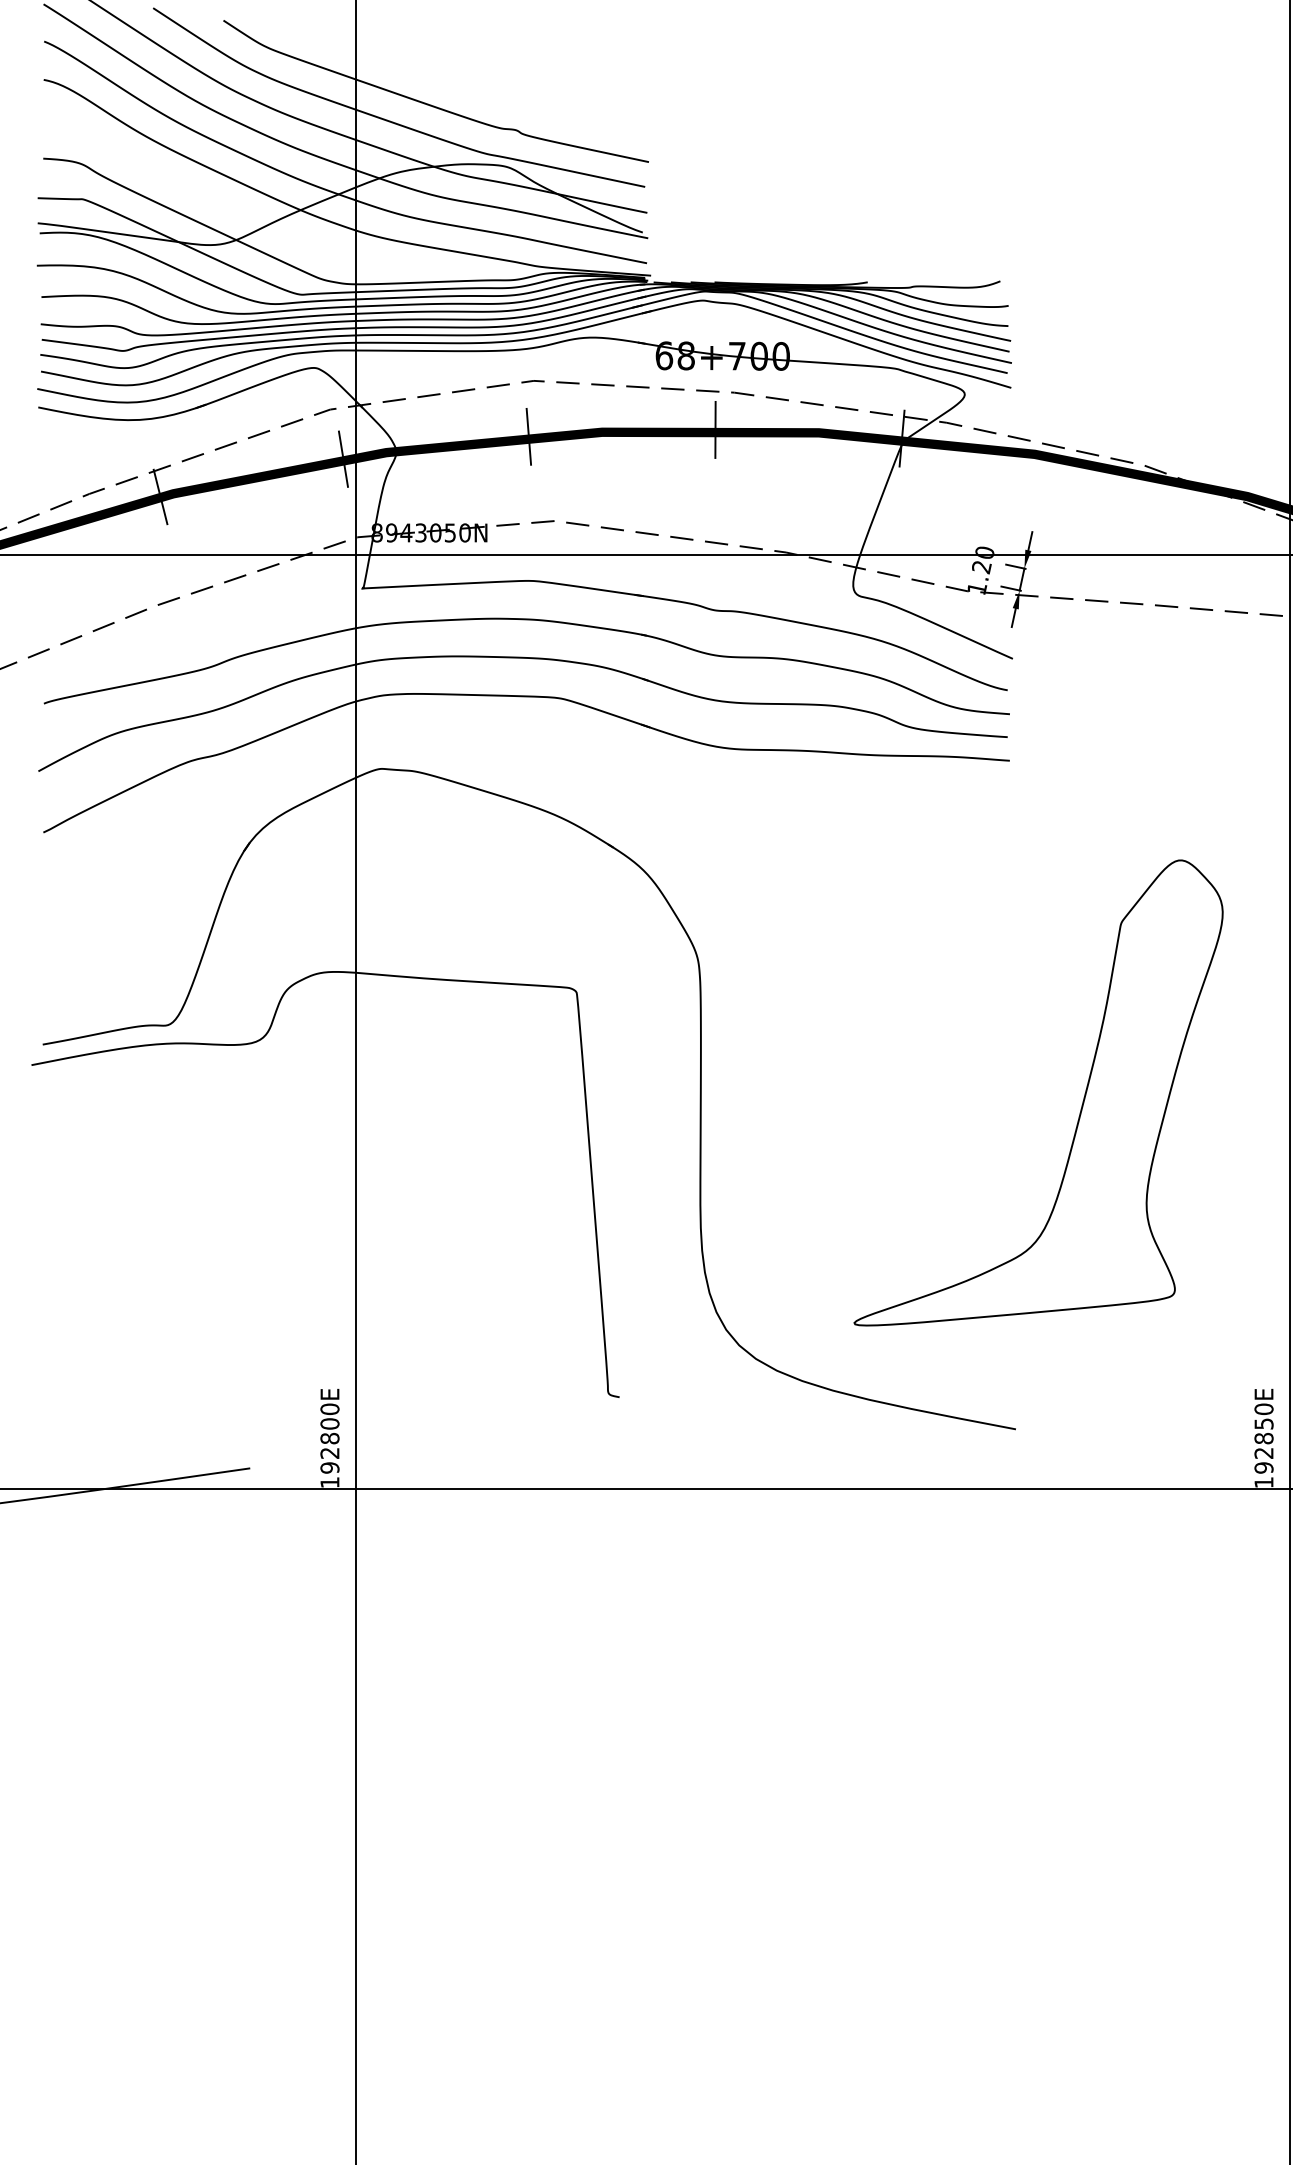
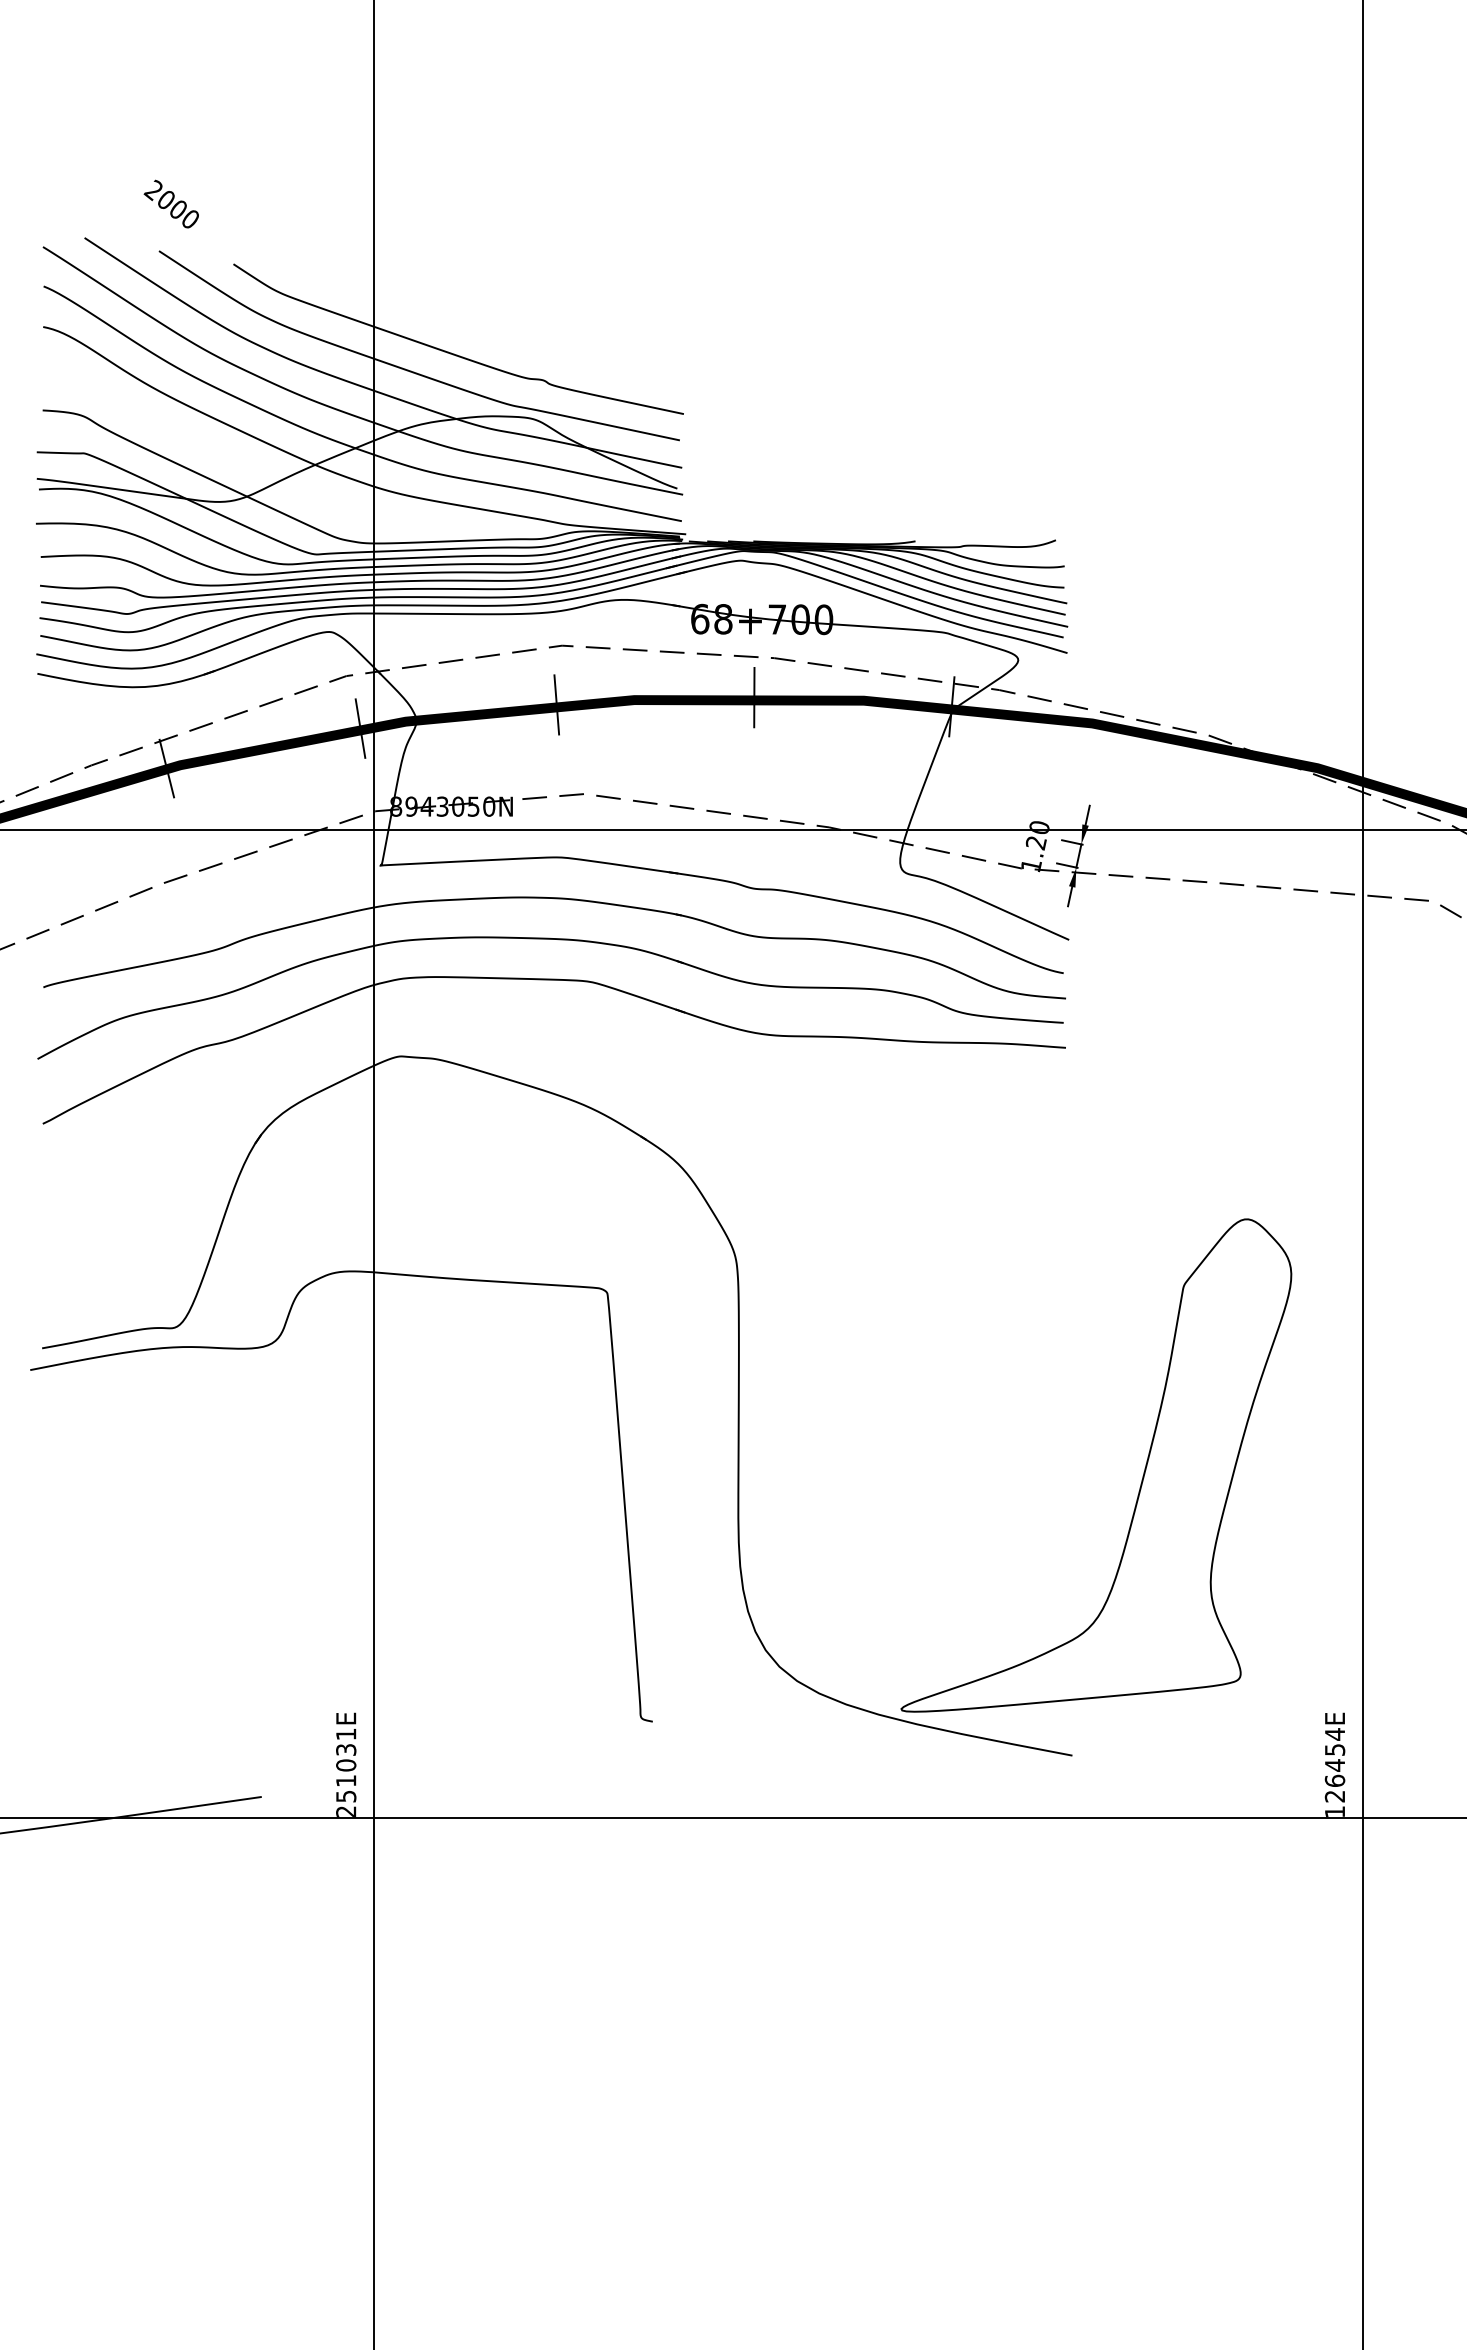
part: (1081, 1106) -> (1141, 1479), moved
text: (1263, 1438) -> (1334, 1765), 192850E -> 126454E
text: (330, 1445) -> (346, 1772), 192800E -> 251031E

